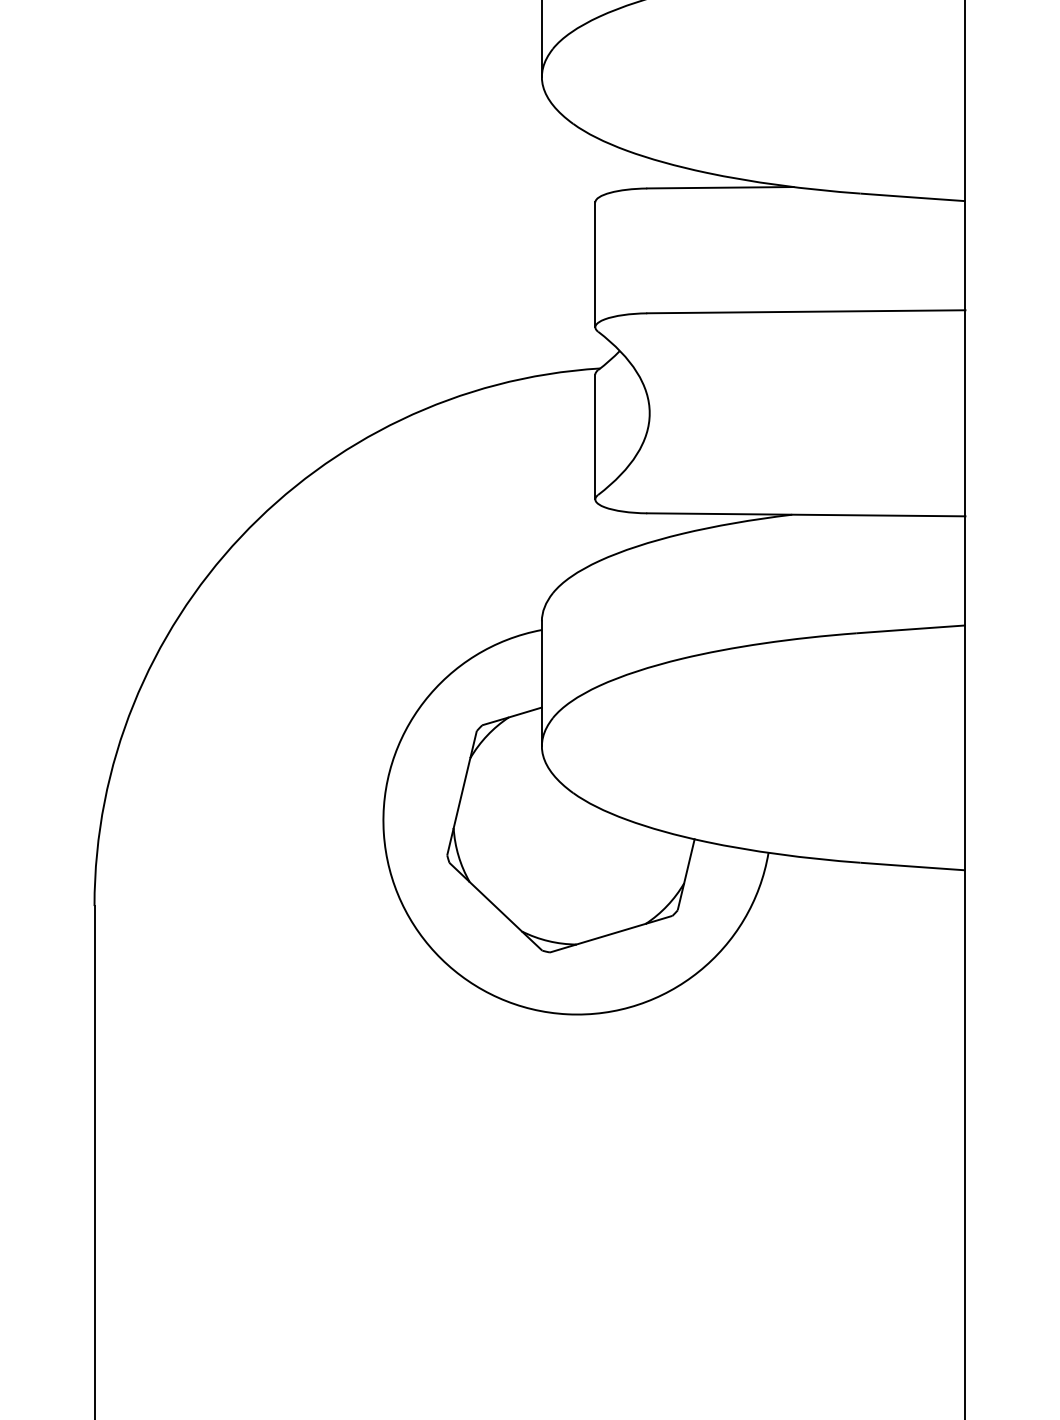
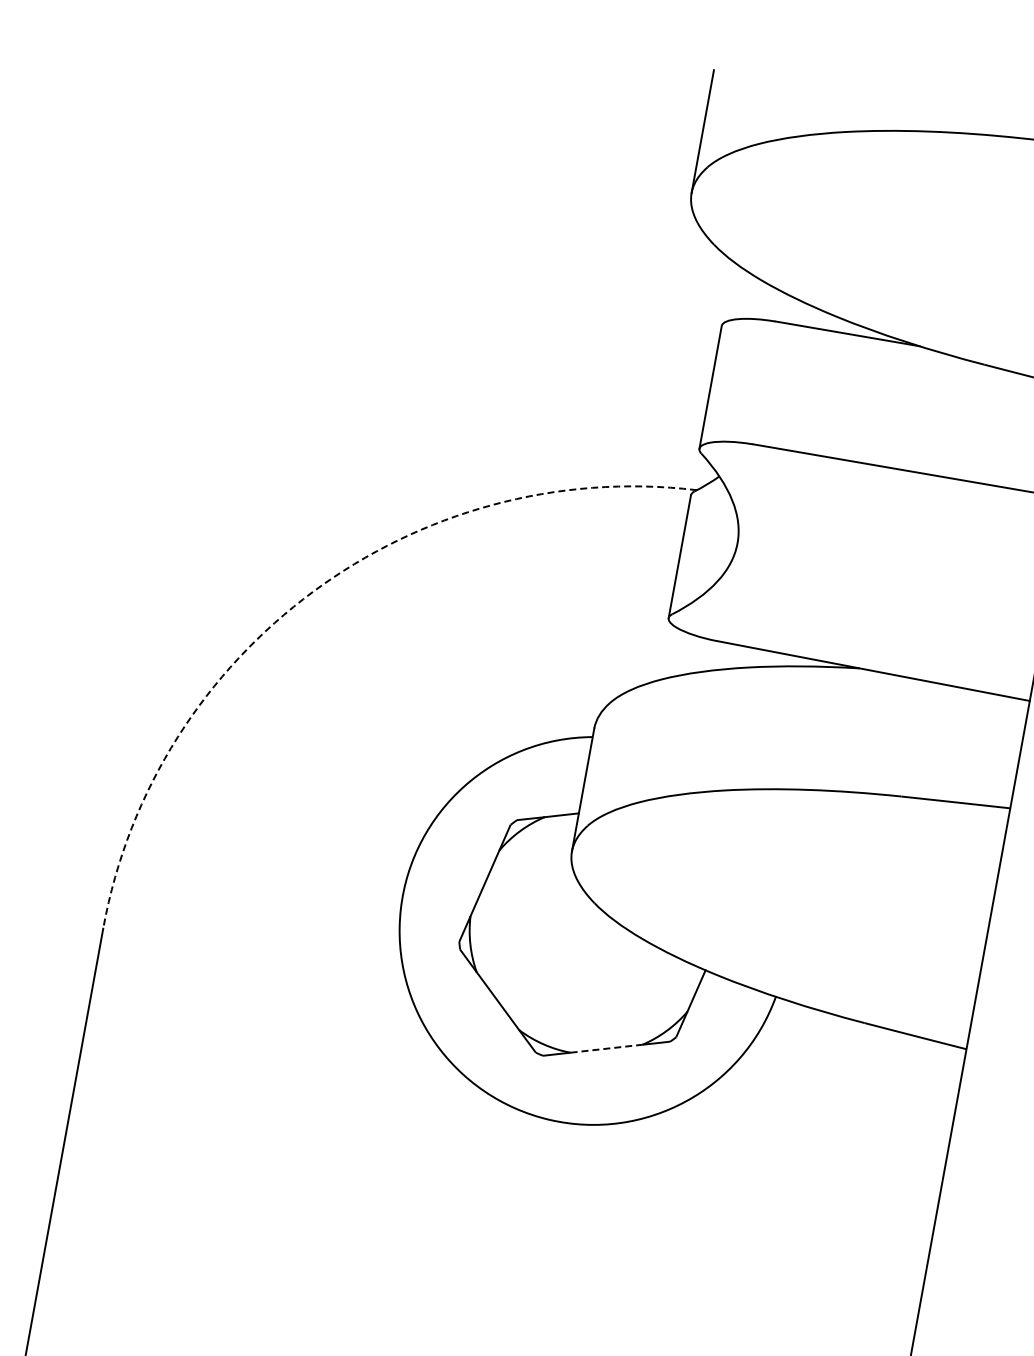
arc: (240, 537) -> (312, 592), solid -> dashed
line: (611, 934) -> (606, 1049), solid -> dashed

